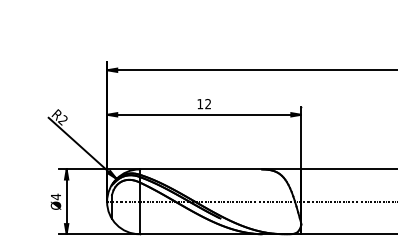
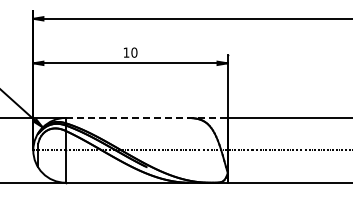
text: (208, 104) -> (134, 53), 12 -> 10
line: (220, 169) -> (146, 118), solid -> dashed

